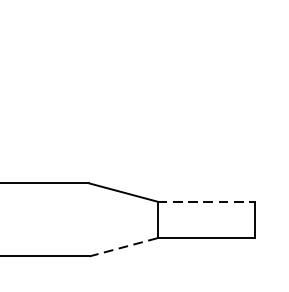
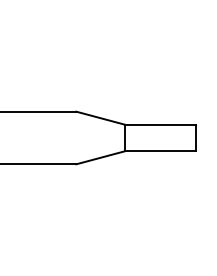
line: (207, 201) -> (161, 124), dashed -> solid
line: (122, 246) -> (100, 157), dashed -> solid

